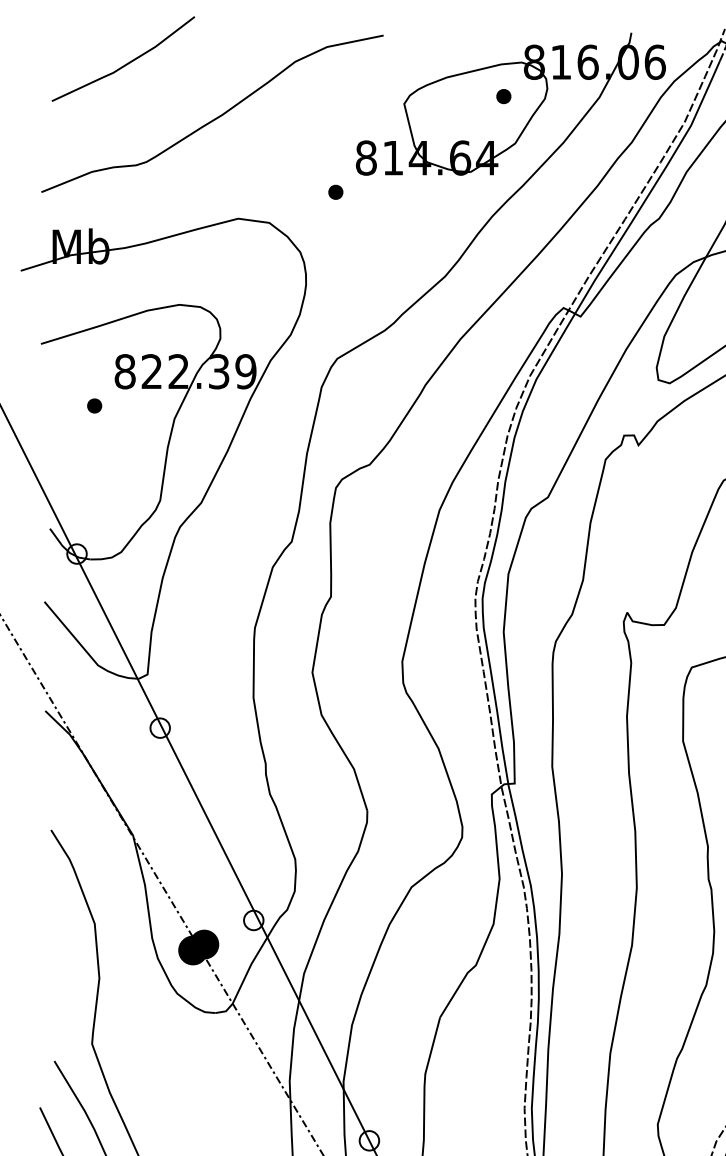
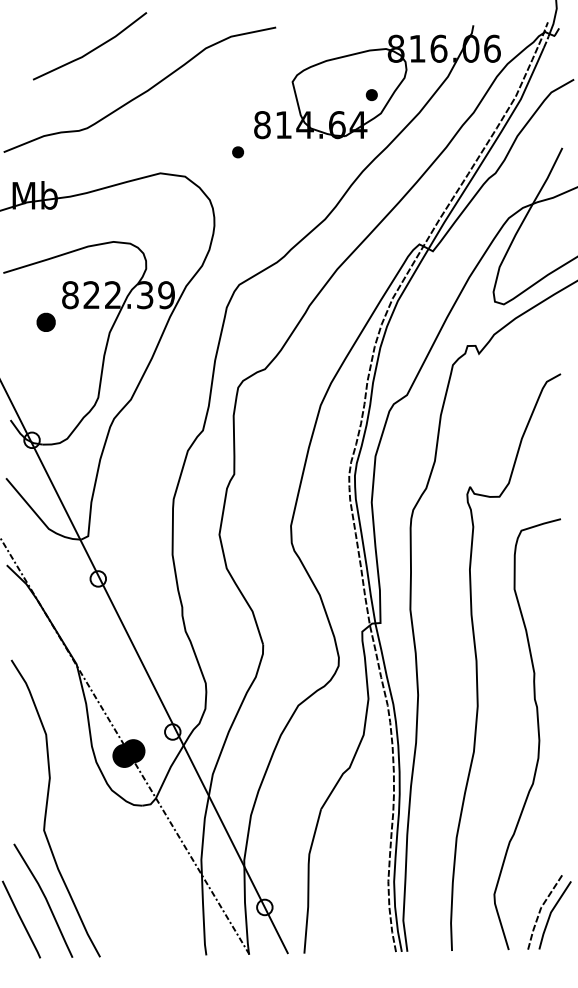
curve: (127, 61) -> (93, 48), moved
part: (503, 95) -> (371, 94), moved
part: (93, 406) -> (45, 322), size x1.6

